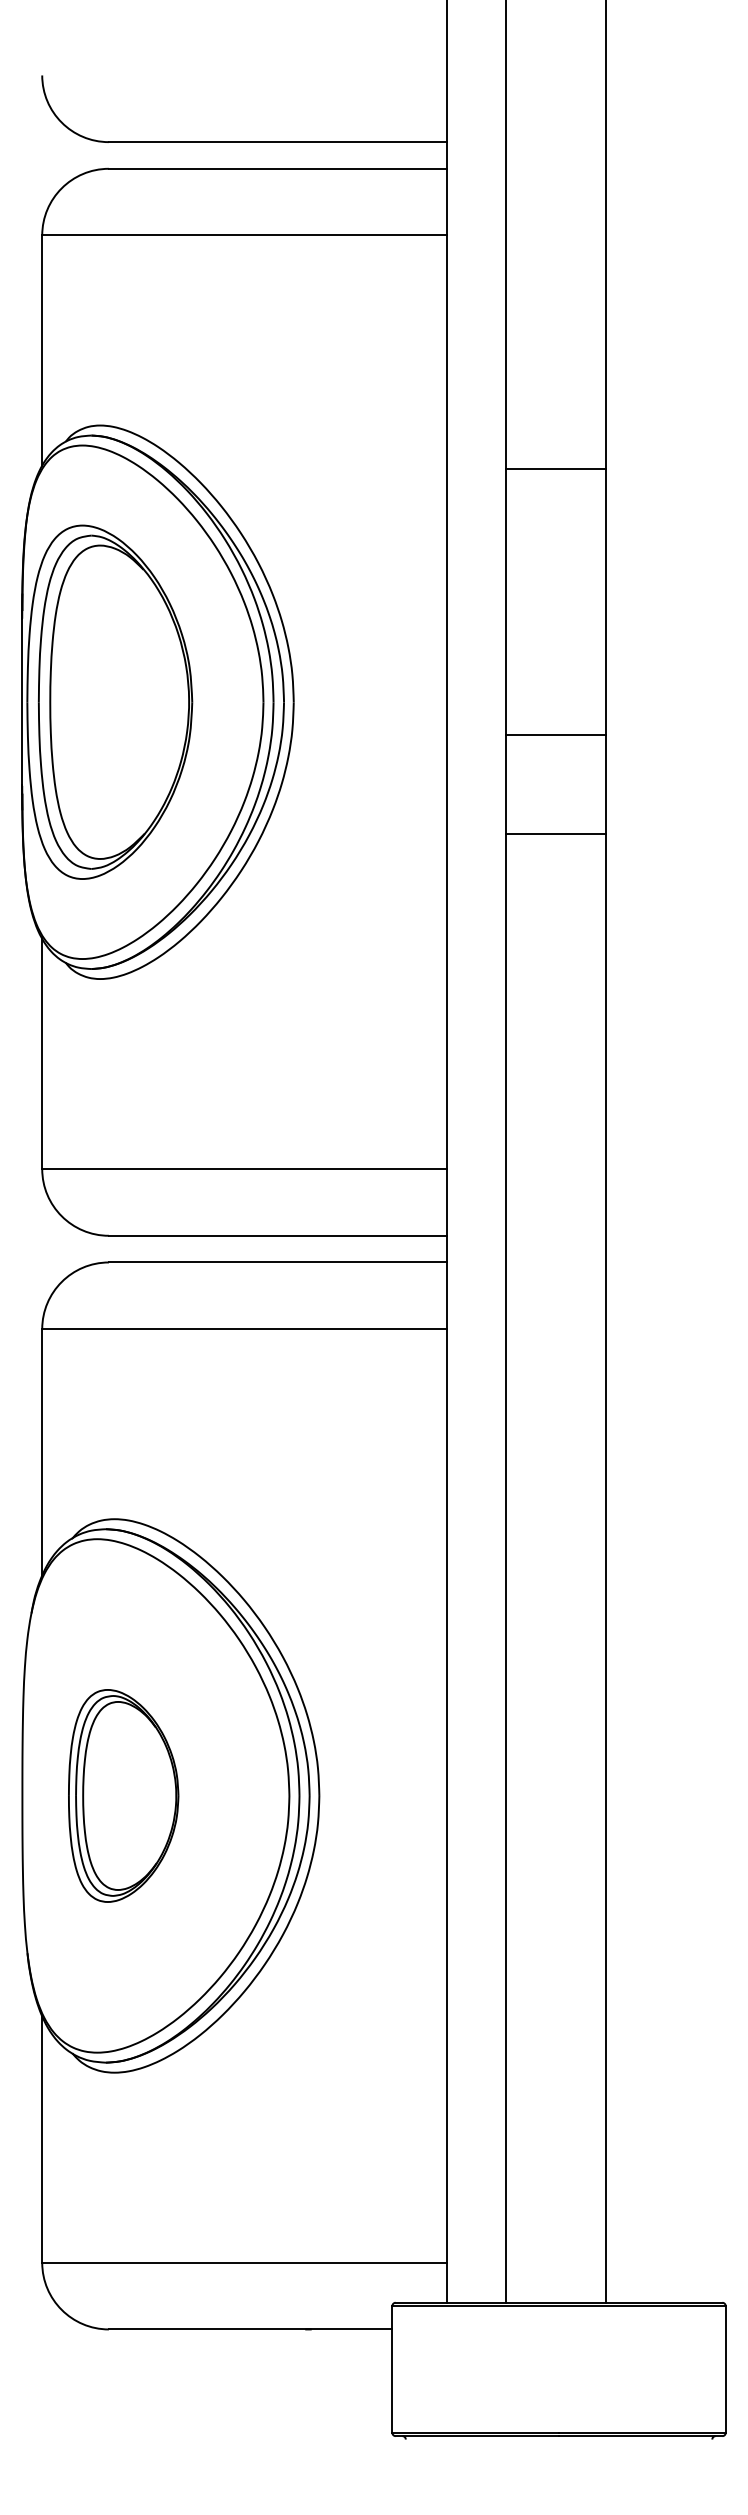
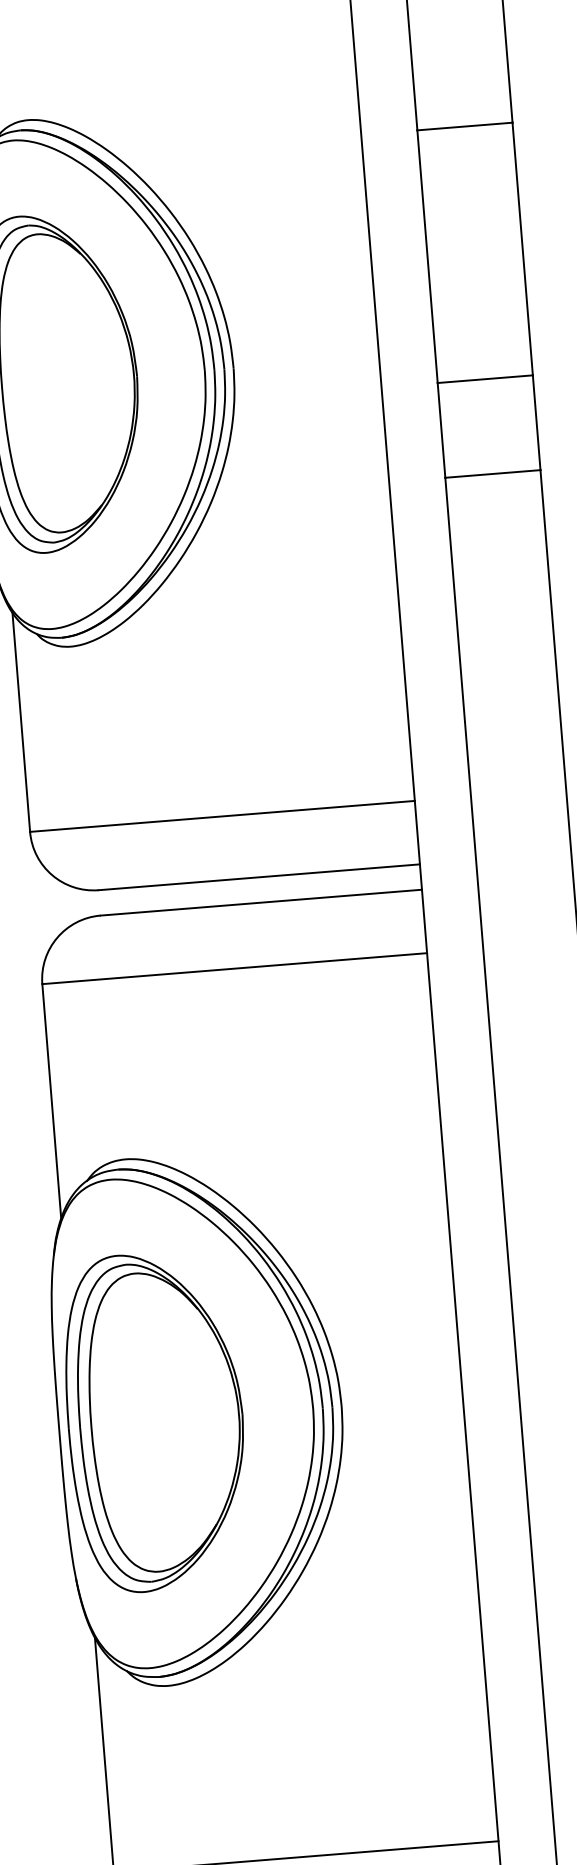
part: (123, 1795) -> (155, 1421), size x1.67

